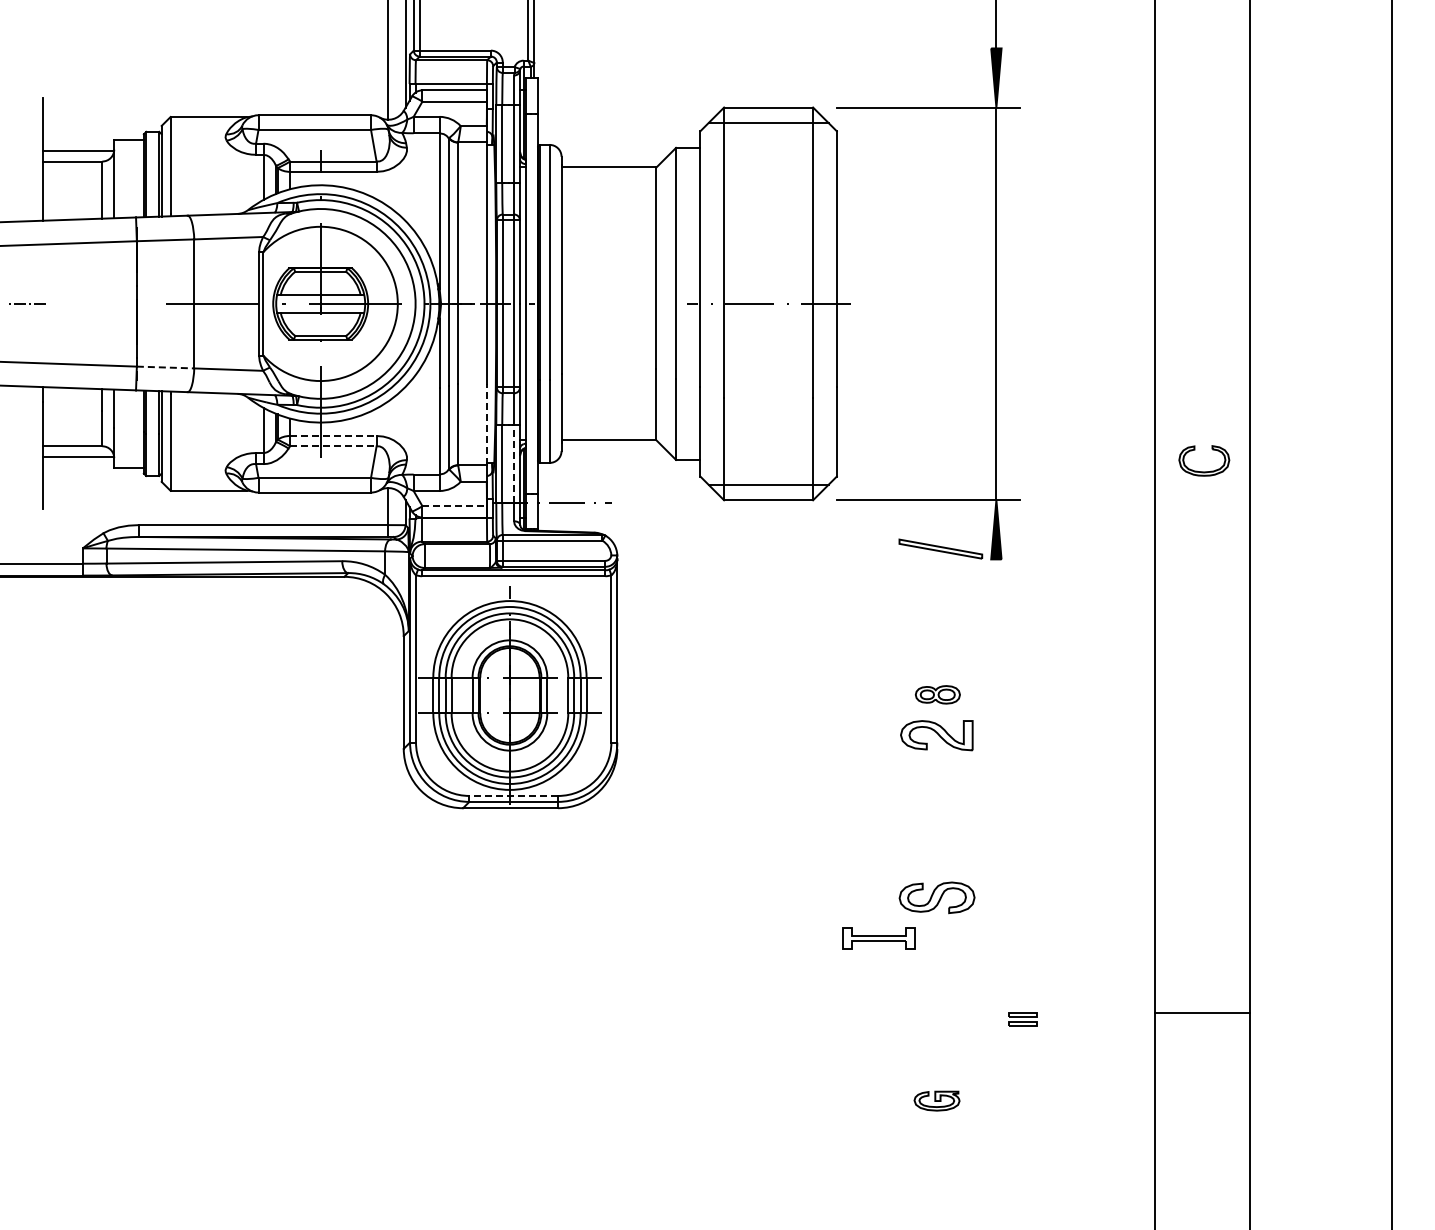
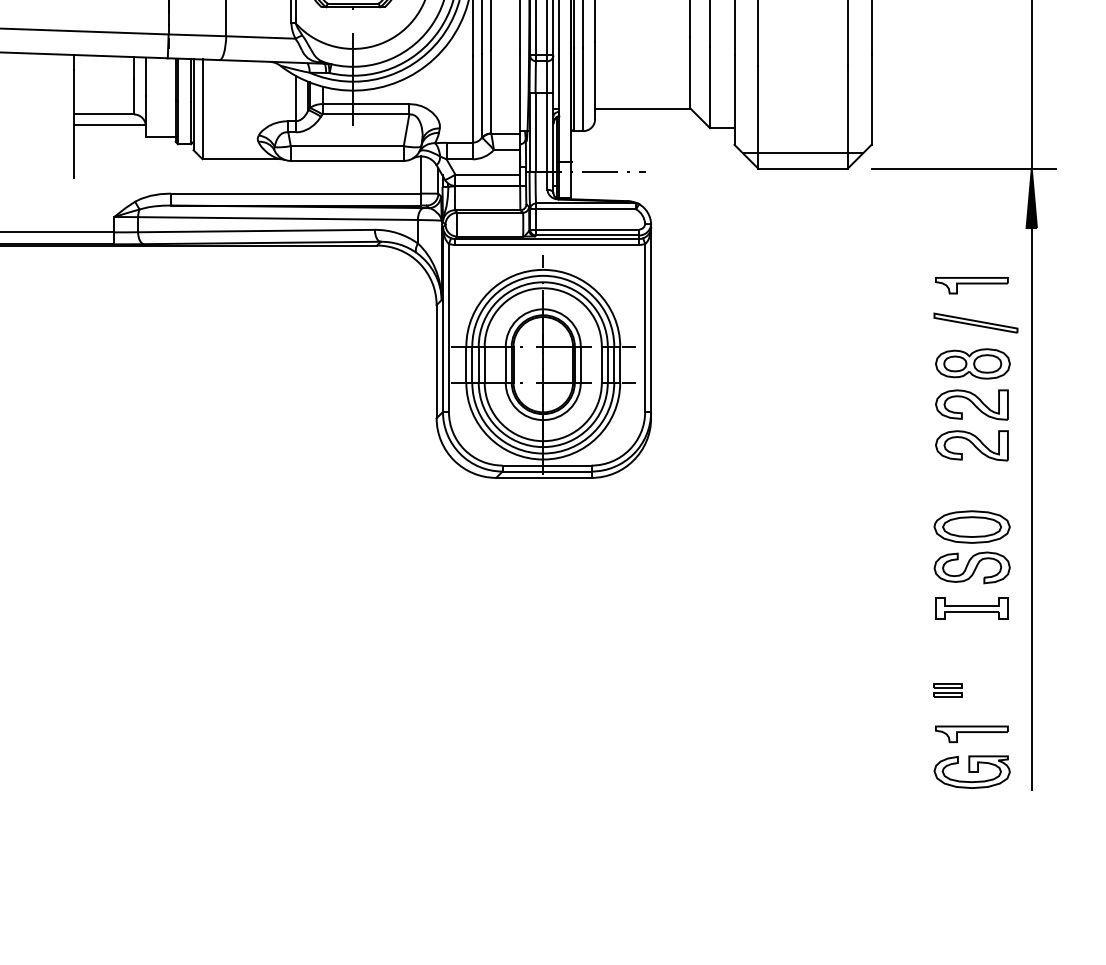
line: (165, 367) -> (197, 35), dashed -> solid
line: (486, 424) -> (519, 92), dashed -> solid
line: (333, 435) -> (366, 103), dashed -> solid
line: (333, 446) -> (366, 114), dashed -> solid
line: (514, 463) -> (547, 131), dashed -> solid
line: (455, 506) -> (488, 174), dashed -> solid
part: (940, 548) -> (975, 322), moved
part: (936, 616) -> (971, 285), added
part: (937, 694) -> (972, 363), size x1.67
part: (936, 775) -> (971, 445), added
line: (513, 795) -> (546, 465), dashed -> solid
line: (996, 839) -> (1031, 509), added
part: (936, 856) -> (971, 526), added
part: (878, 938) -> (971, 608), moved
part: (1022, 1019) -> (947, 690), moved
part: (936, 1063) -> (971, 734), added
part: (936, 1100) -> (971, 771), size x1.67

